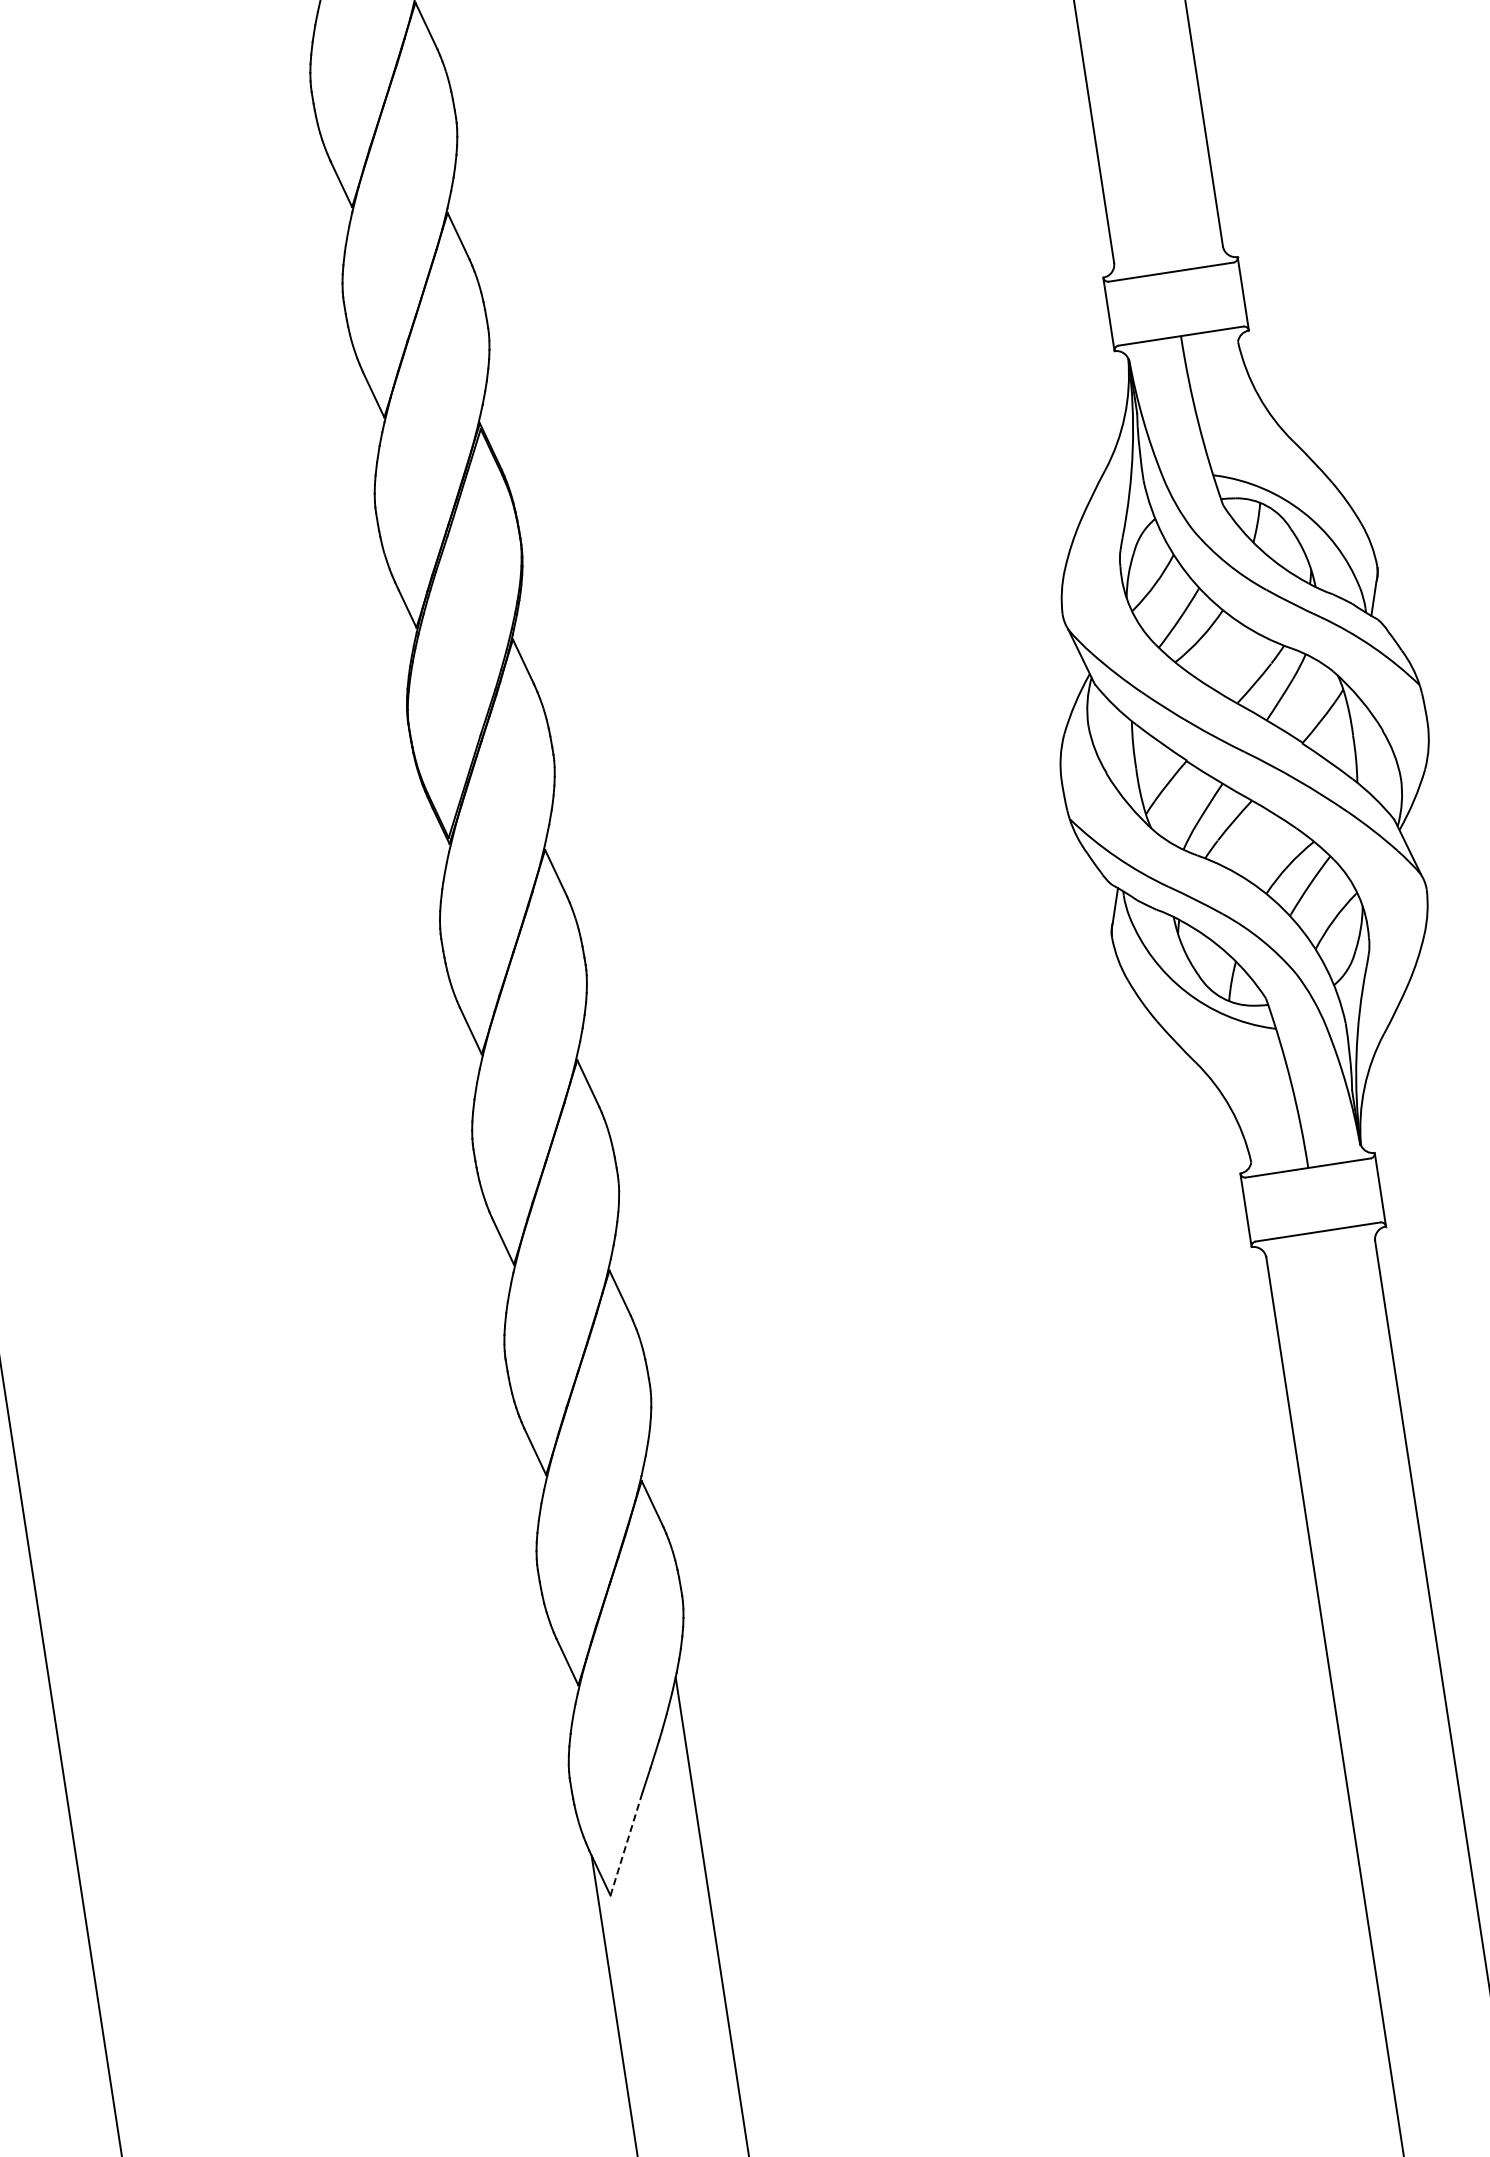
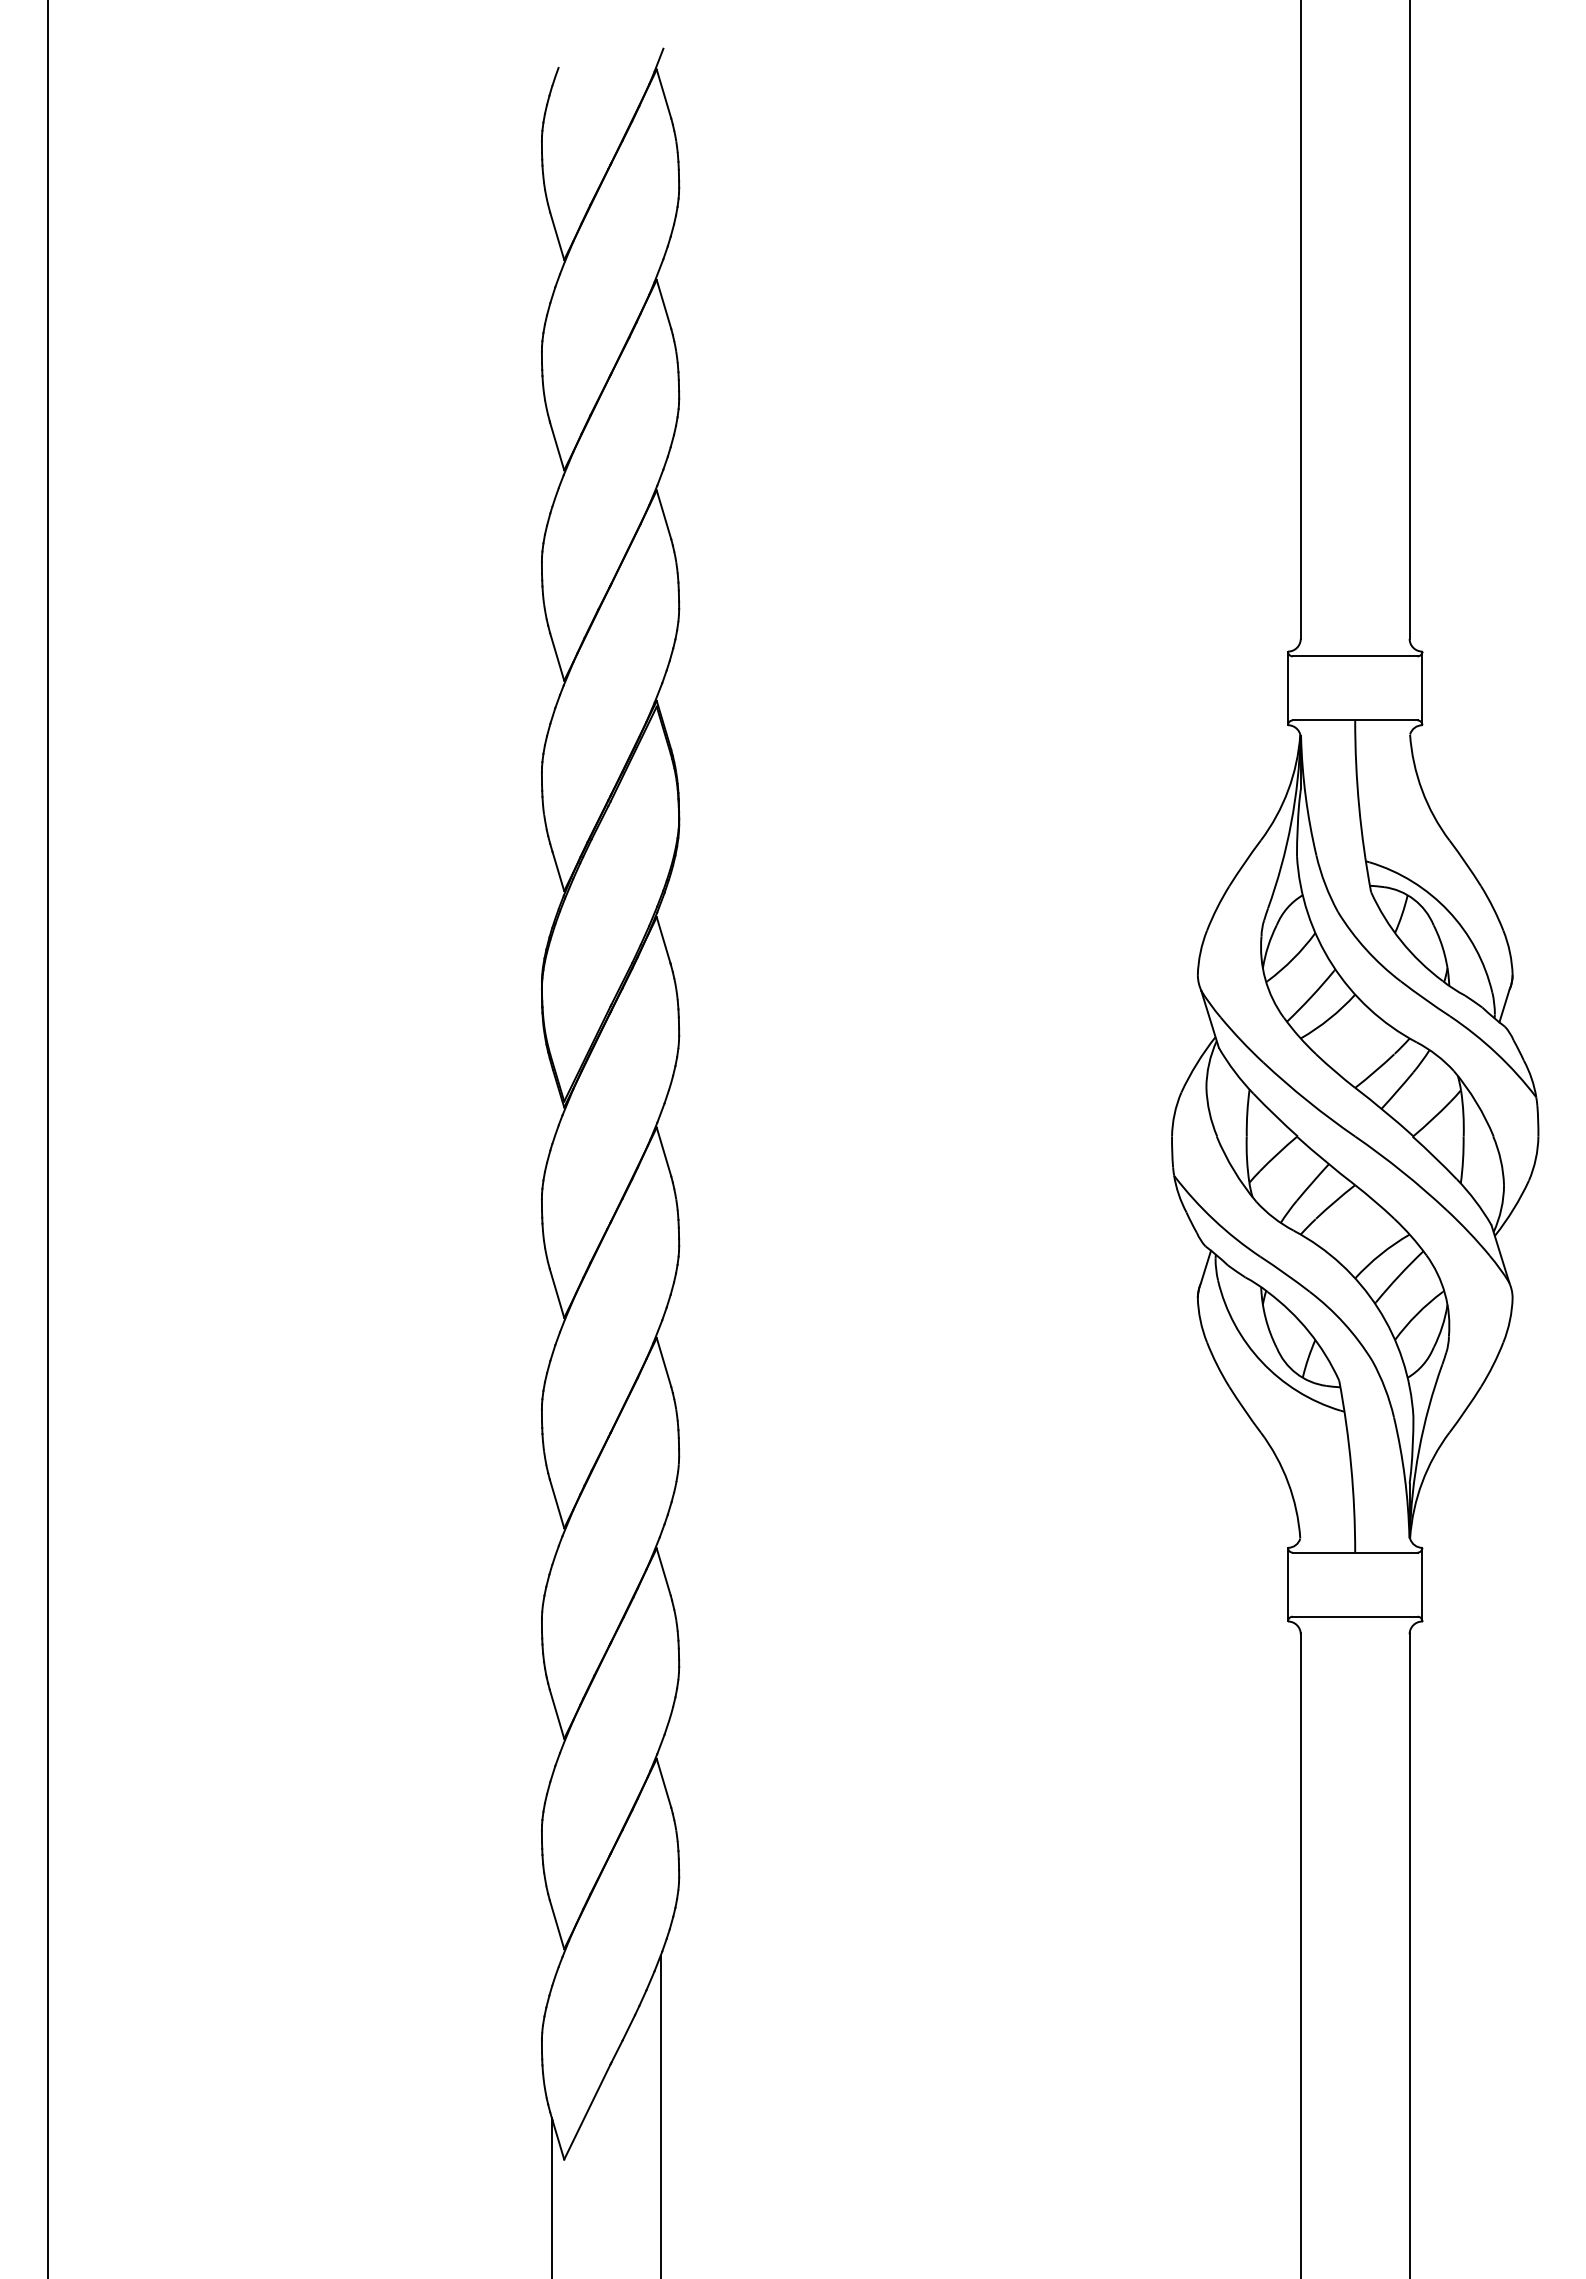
line: (626, 1845) -> (587, 2112), dashed -> solid

